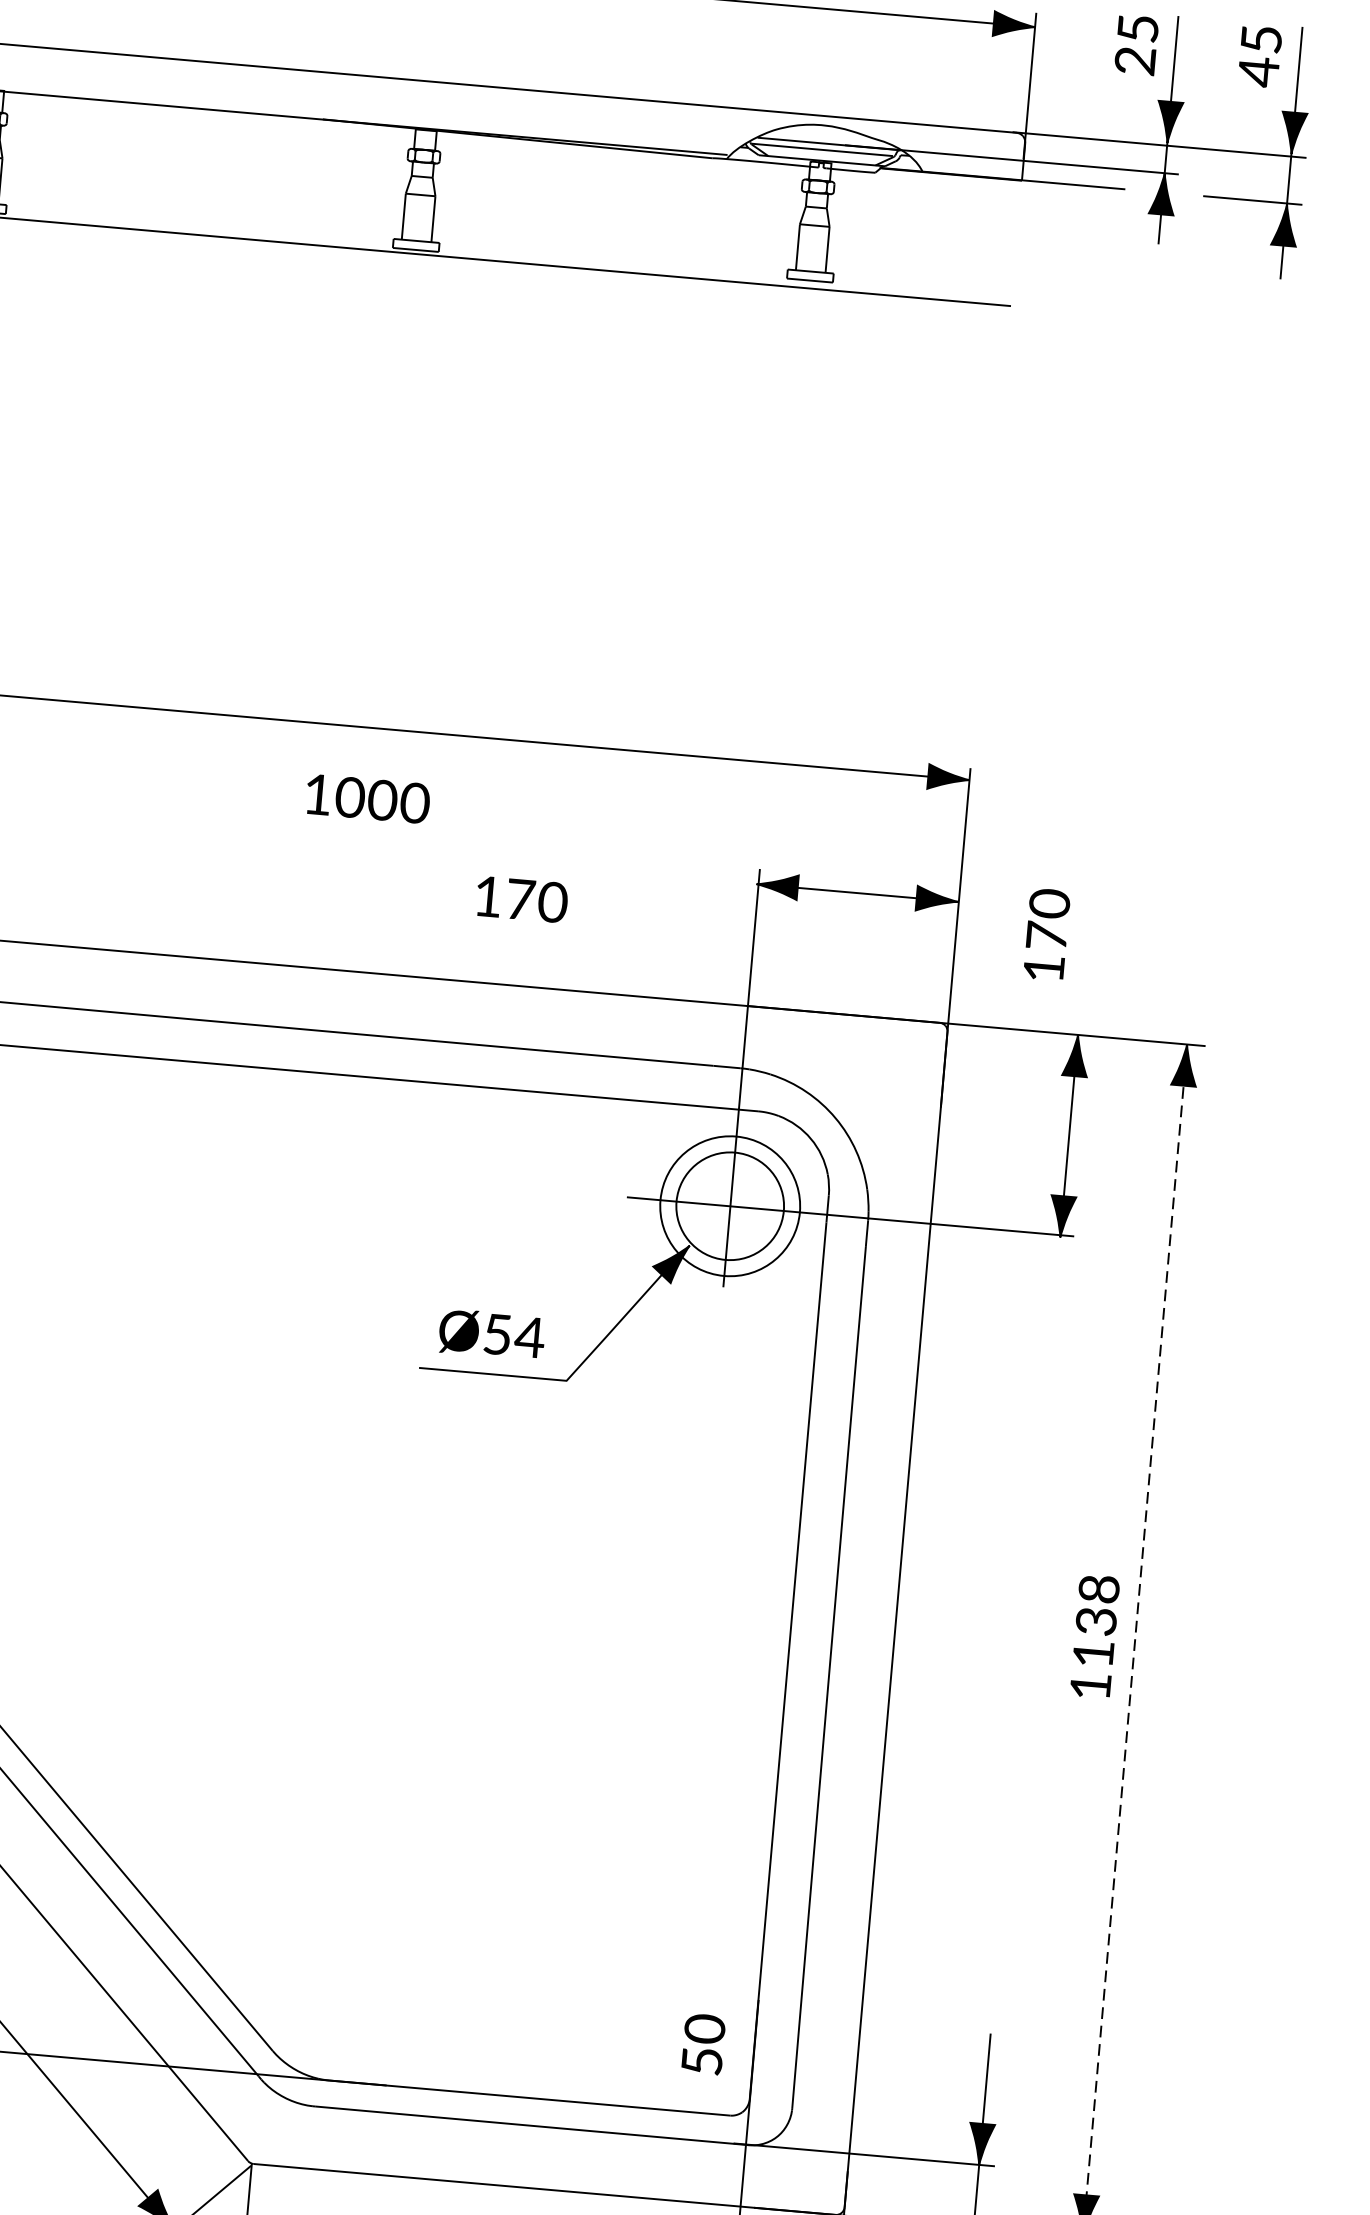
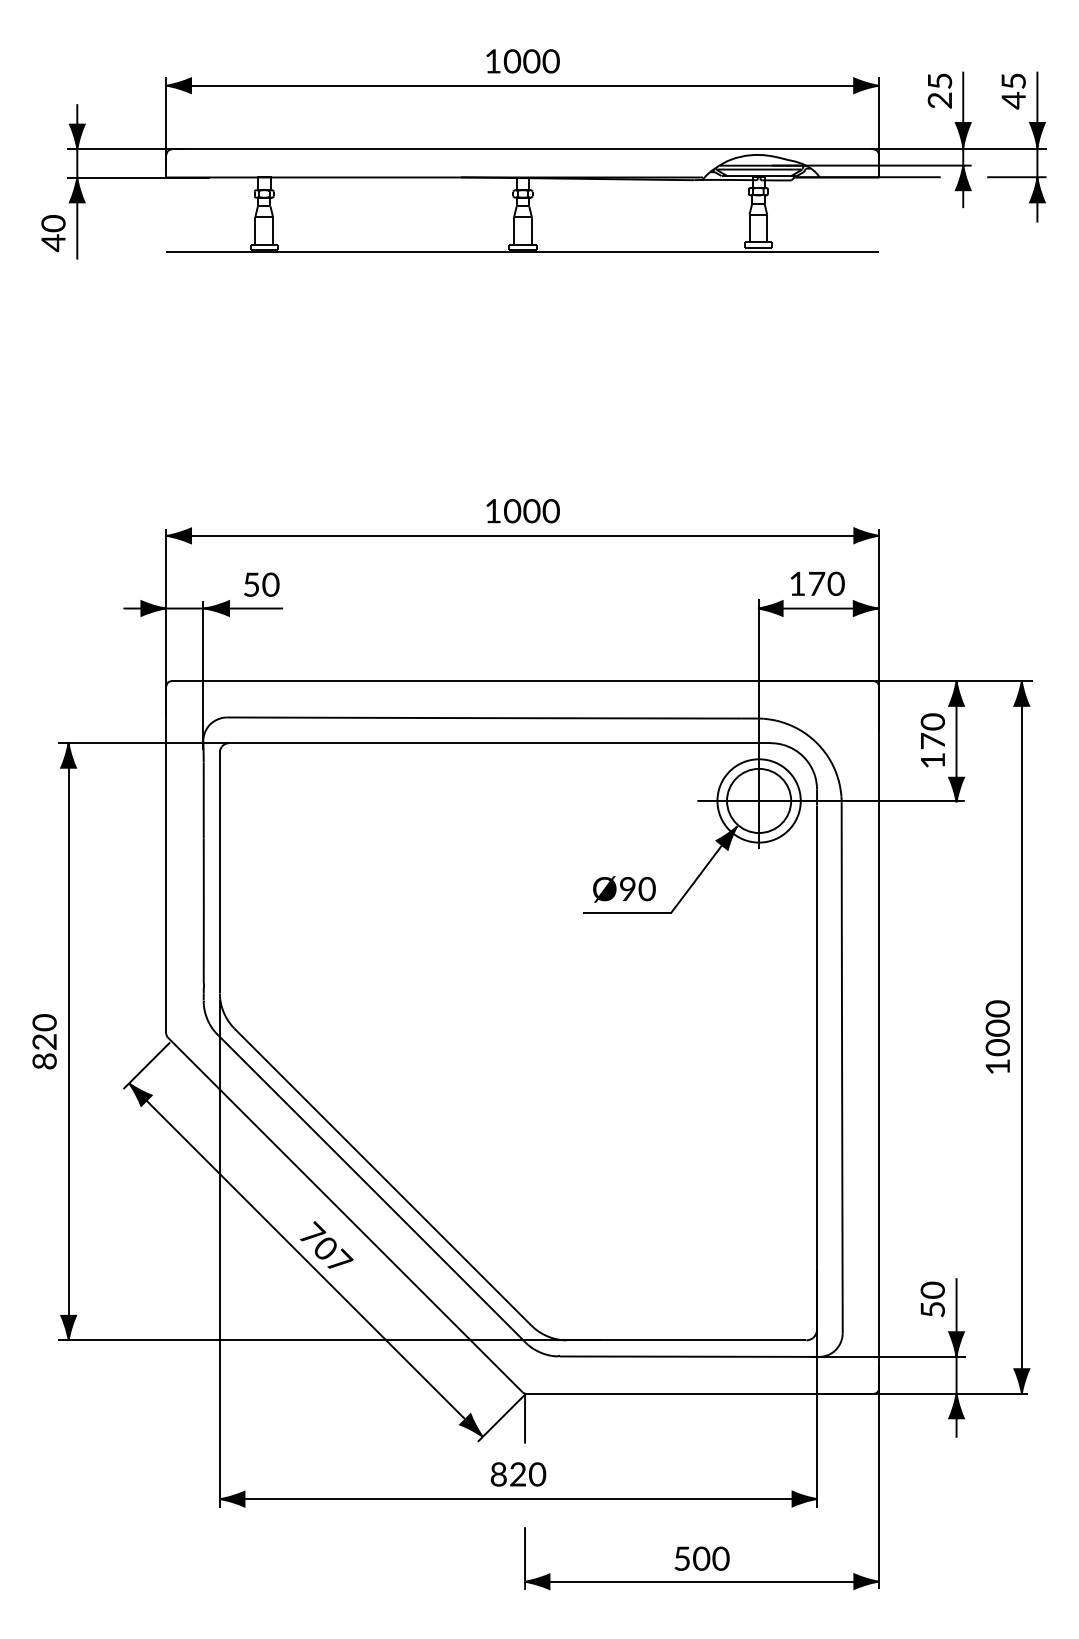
text: (366, 799) -> (522, 511), moved
text: (521, 898) -> (817, 583), moved
text: (1046, 934) -> (932, 740), moved
text: (513, 1336) -> (637, 889), Ø54 -> Ø90
text: (1095, 1621) -> (997, 1028), 1138 -> 1000
line: (1134, 1637) -> (1021, 1035), dashed -> solid
text: (703, 2044) -> (932, 1299), moved

